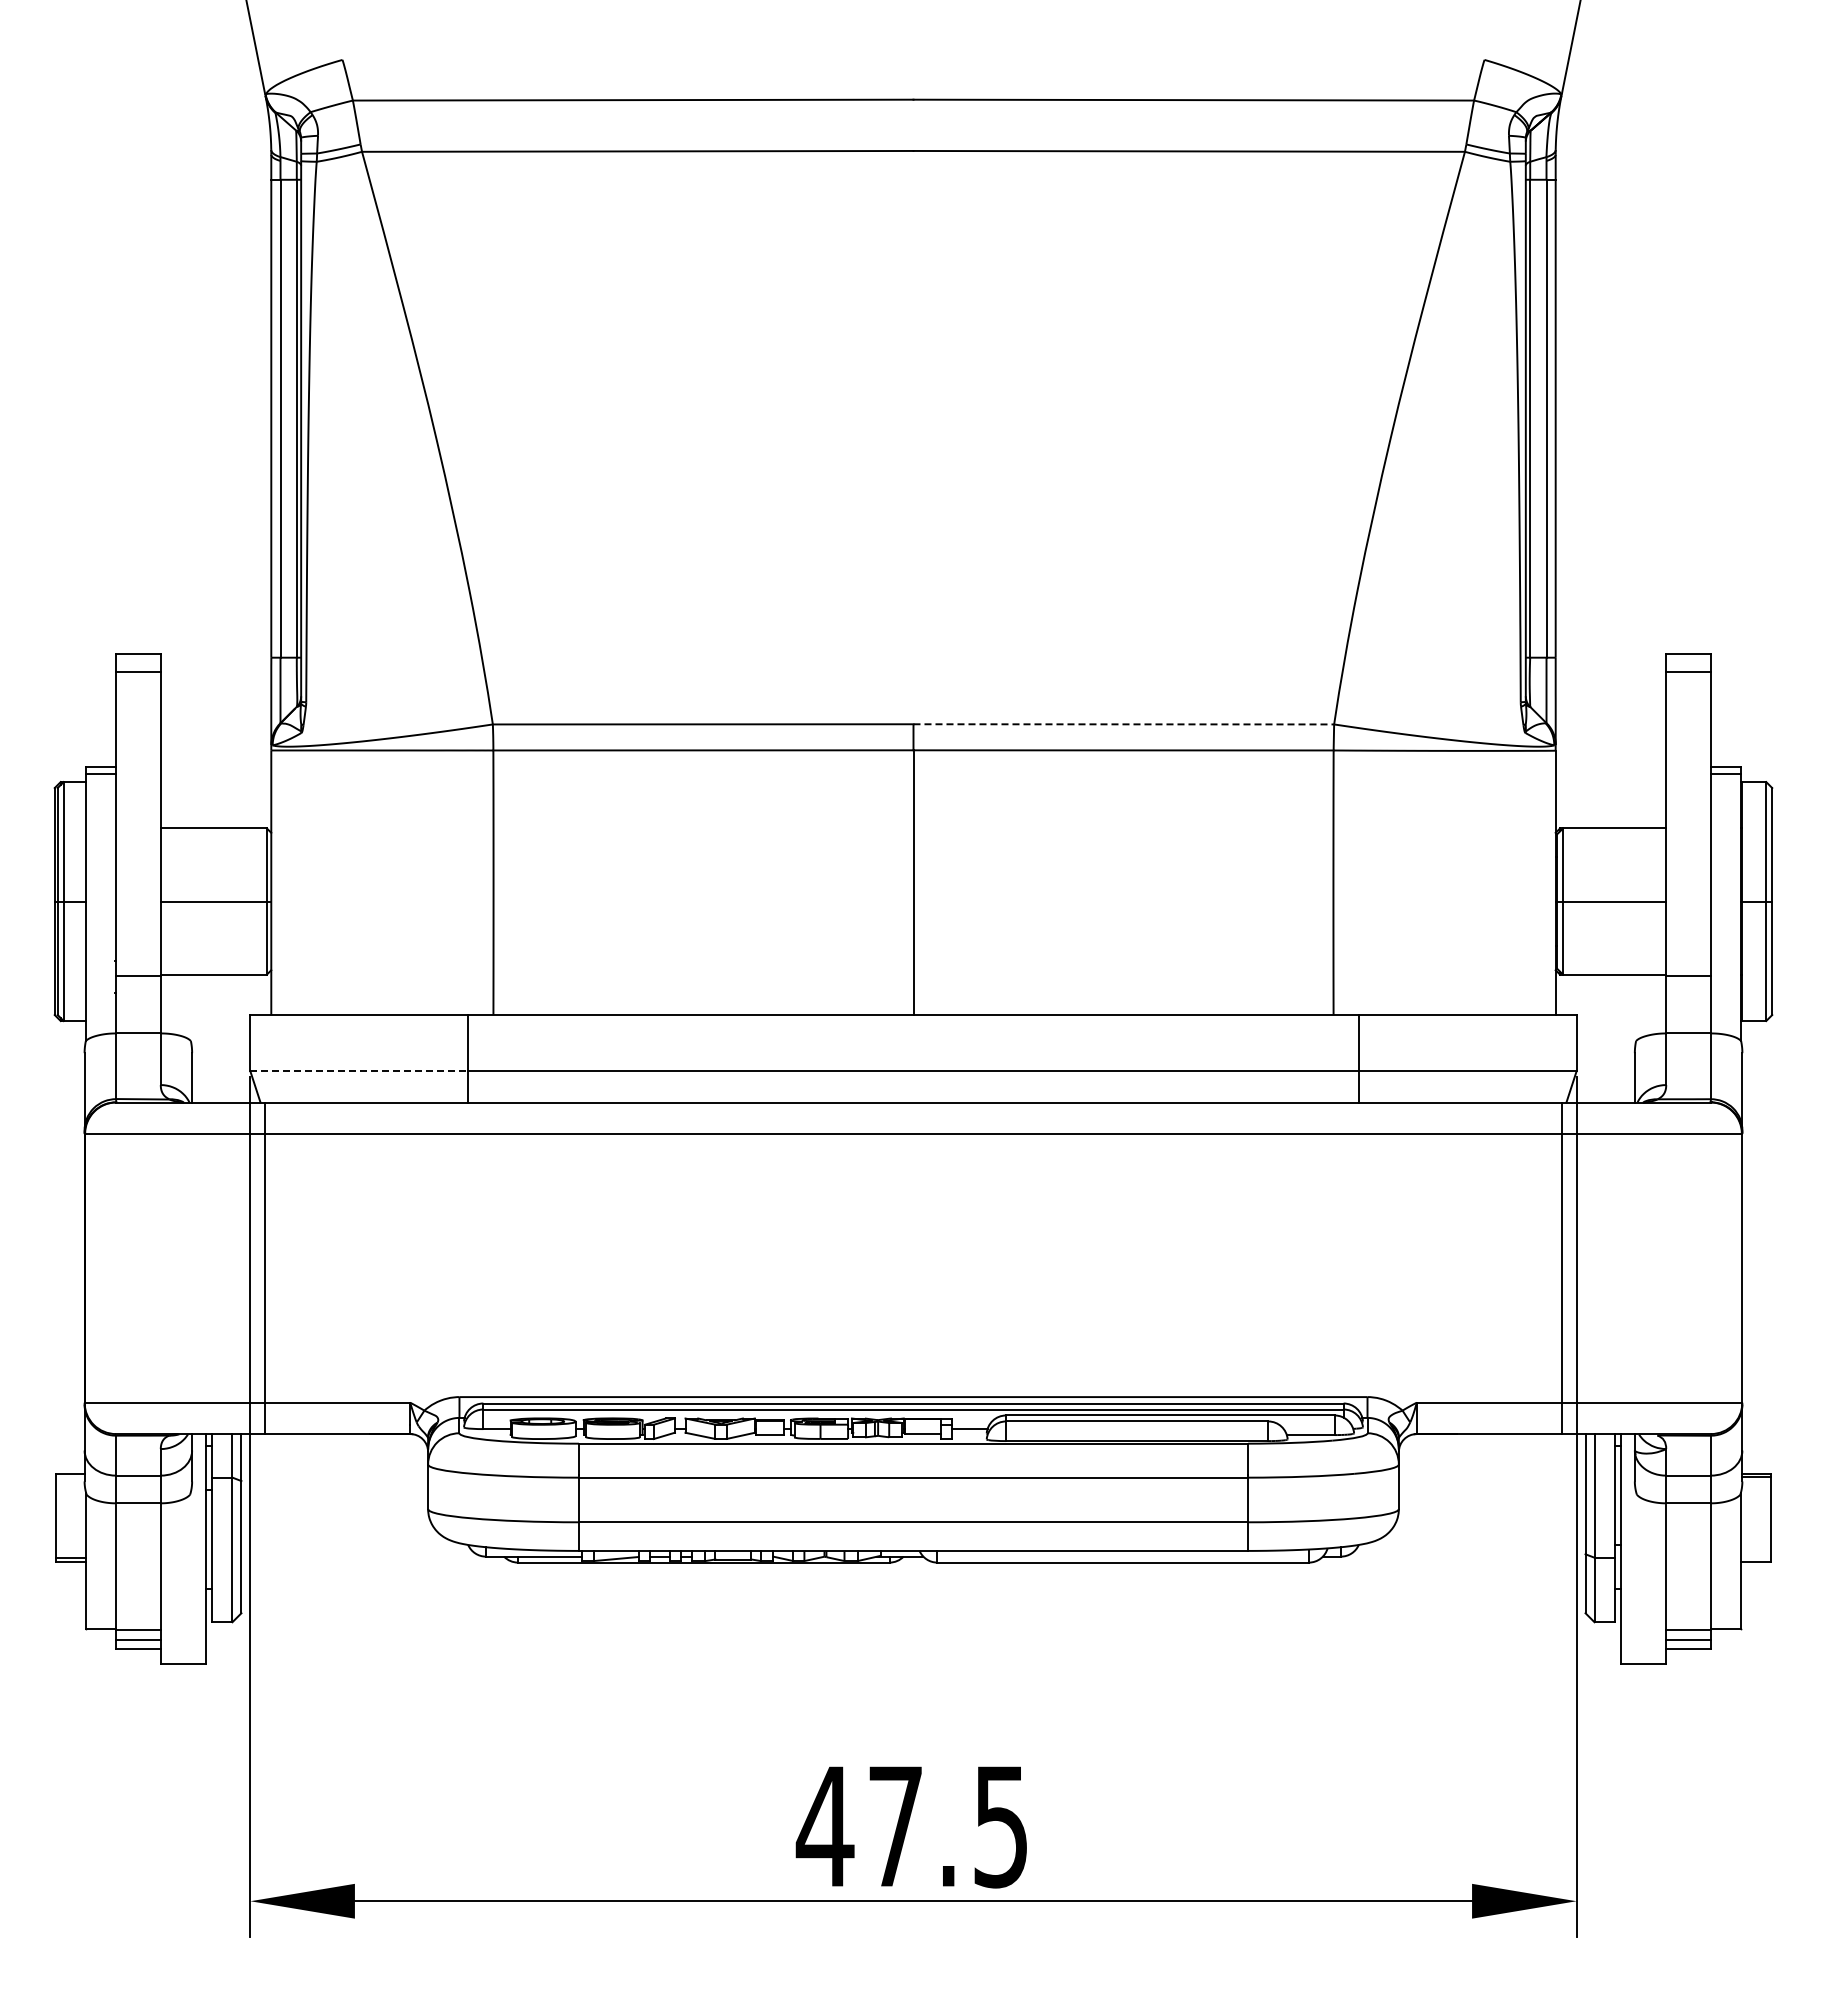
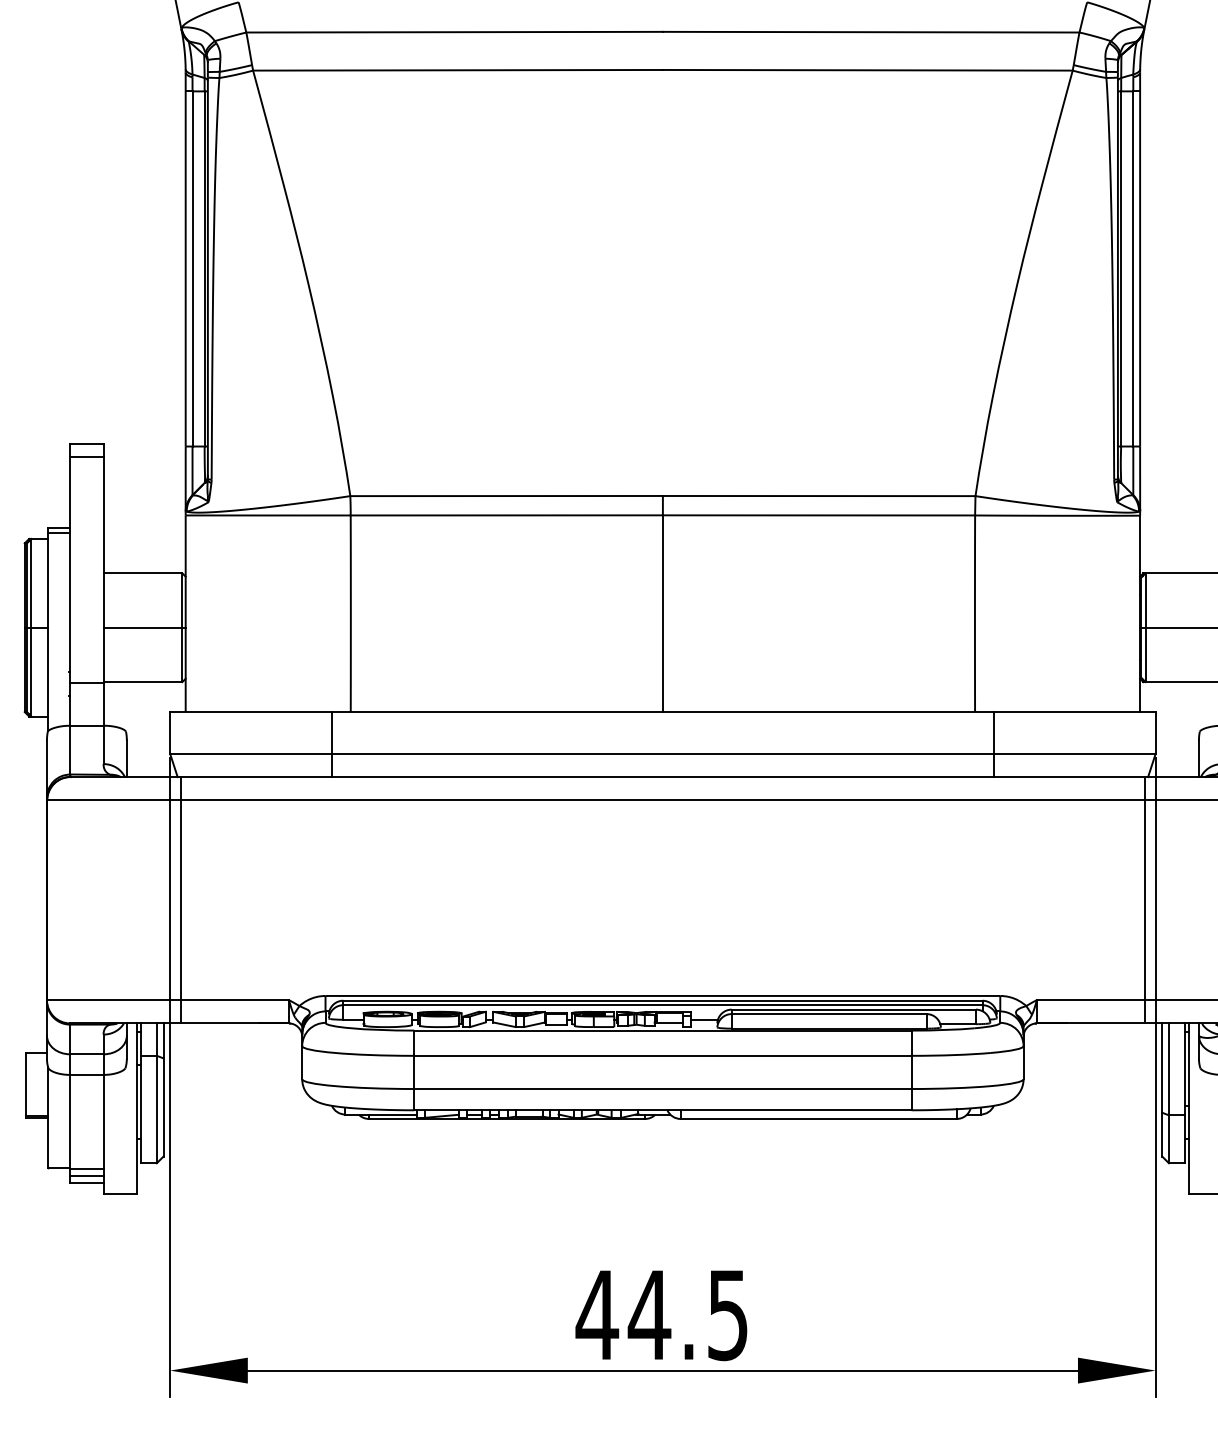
line: (1124, 724) -> (819, 496), dashed -> solid
line: (359, 1071) -> (251, 754), dashed -> solid
text: (895, 1826) -> (649, 1315), 47.5 -> 44.5

